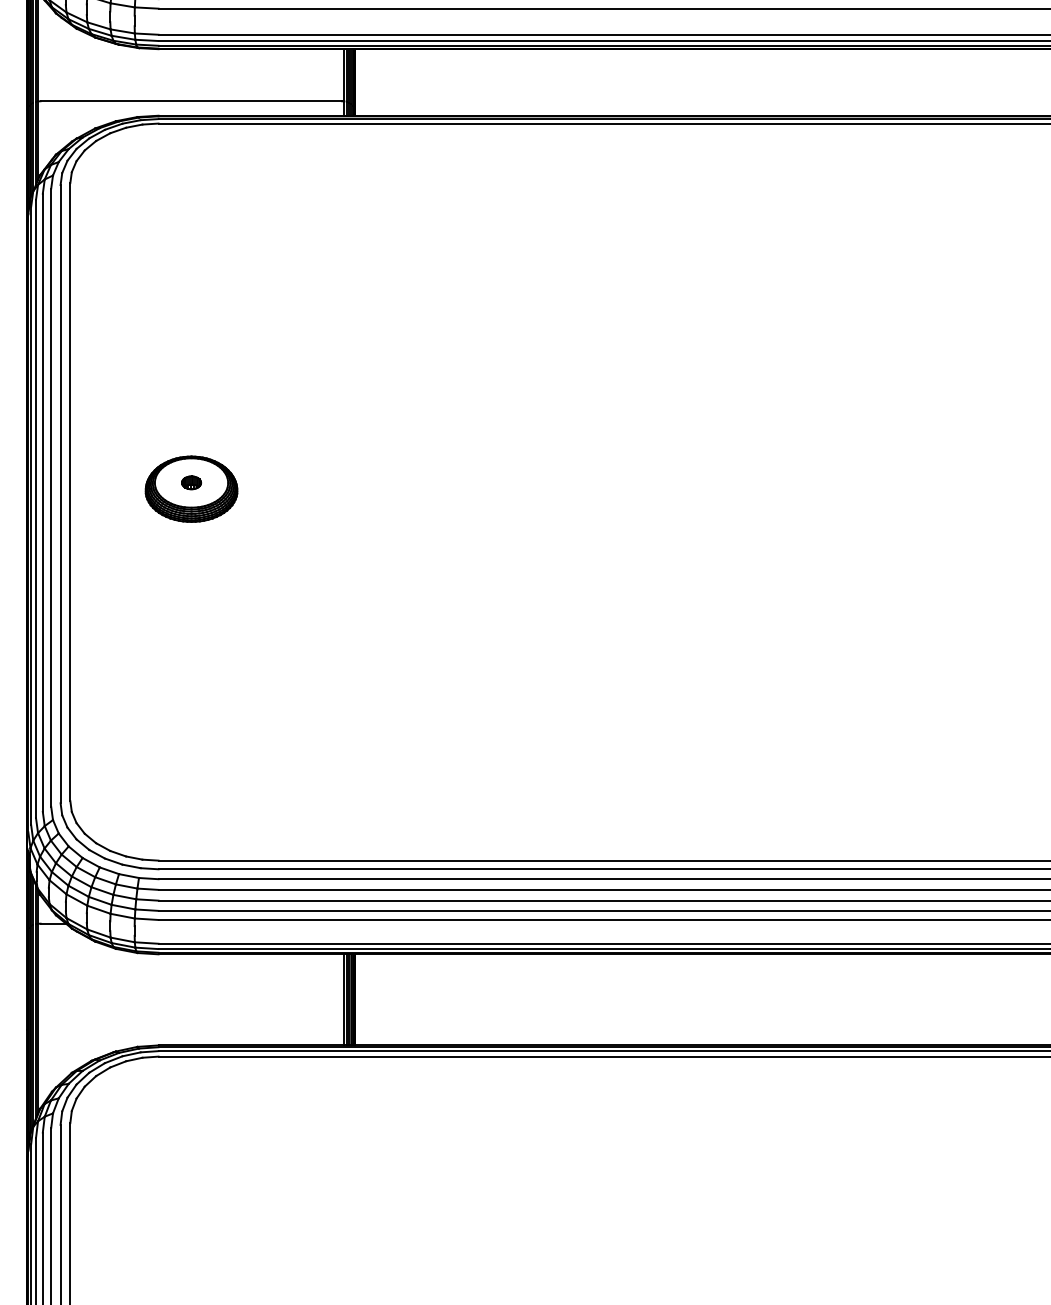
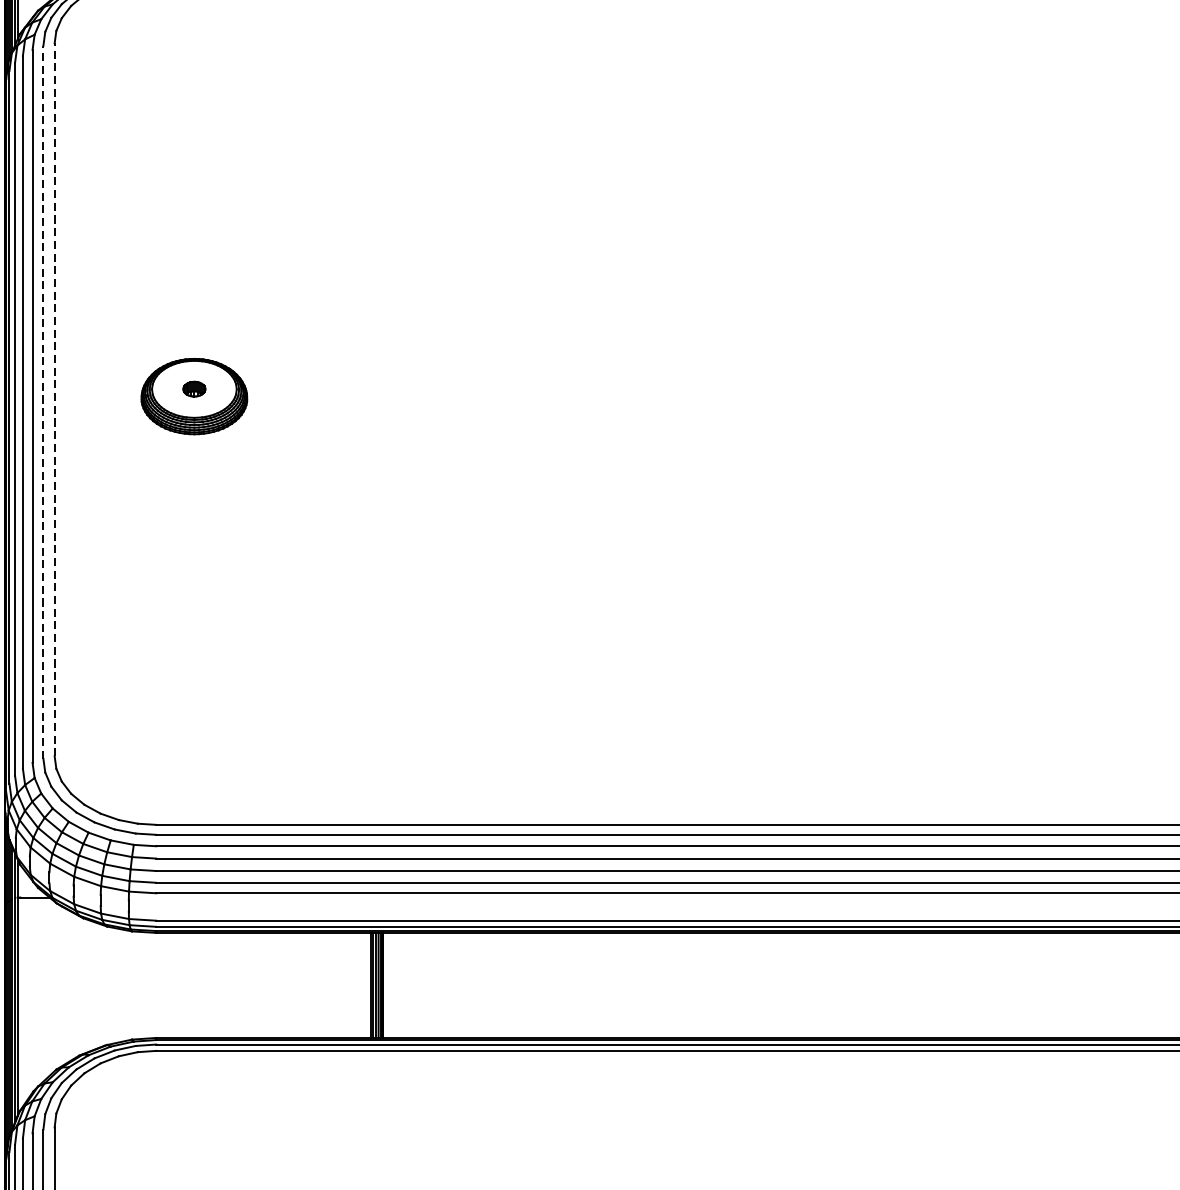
line: (70, 491) -> (54, 399), solid -> dashed
line: (60, 493) -> (43, 401), solid -> dashed

